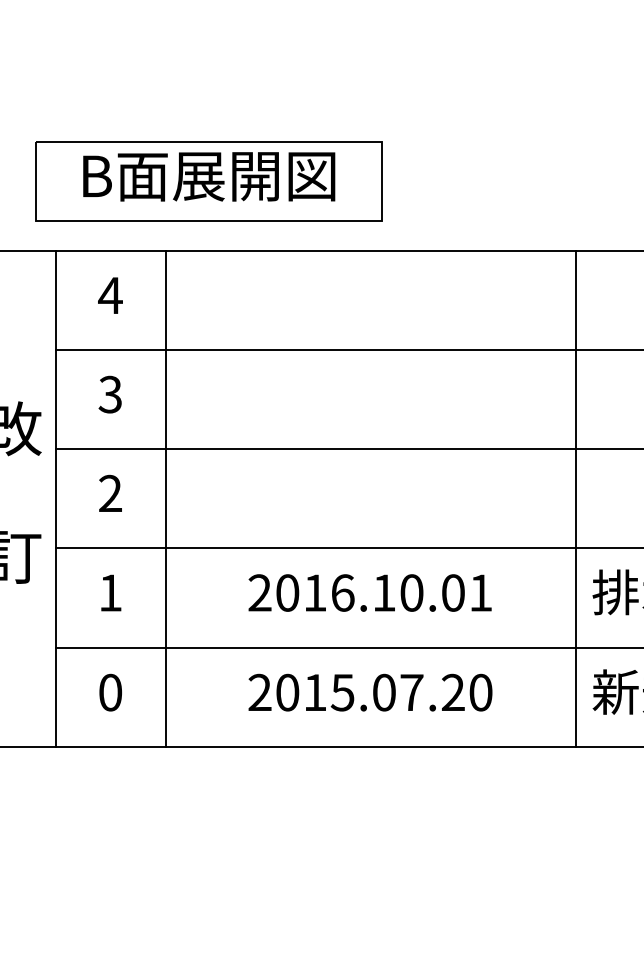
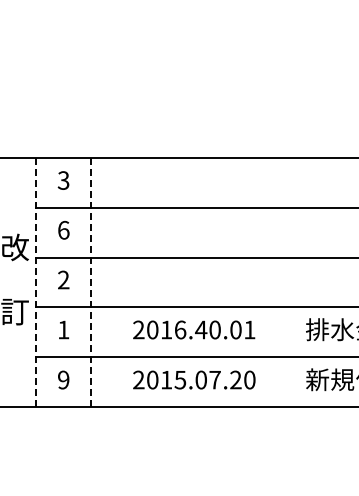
part: (207, 180) -> (112, 122), removed
text: (110, 295) -> (63, 180), 4 -> 3
text: (110, 393) -> (63, 229), 3 -> 6
line: (56, 498) -> (36, 282), solid -> dashed
line: (165, 498) -> (91, 282), solid -> dashed
line: (575, 498) -> (297, 282), removed
text: (384, 592) -> (201, 329), 2016.10.01 -> 2016.40.01
text: (110, 691) -> (63, 379), 0 -> 9

